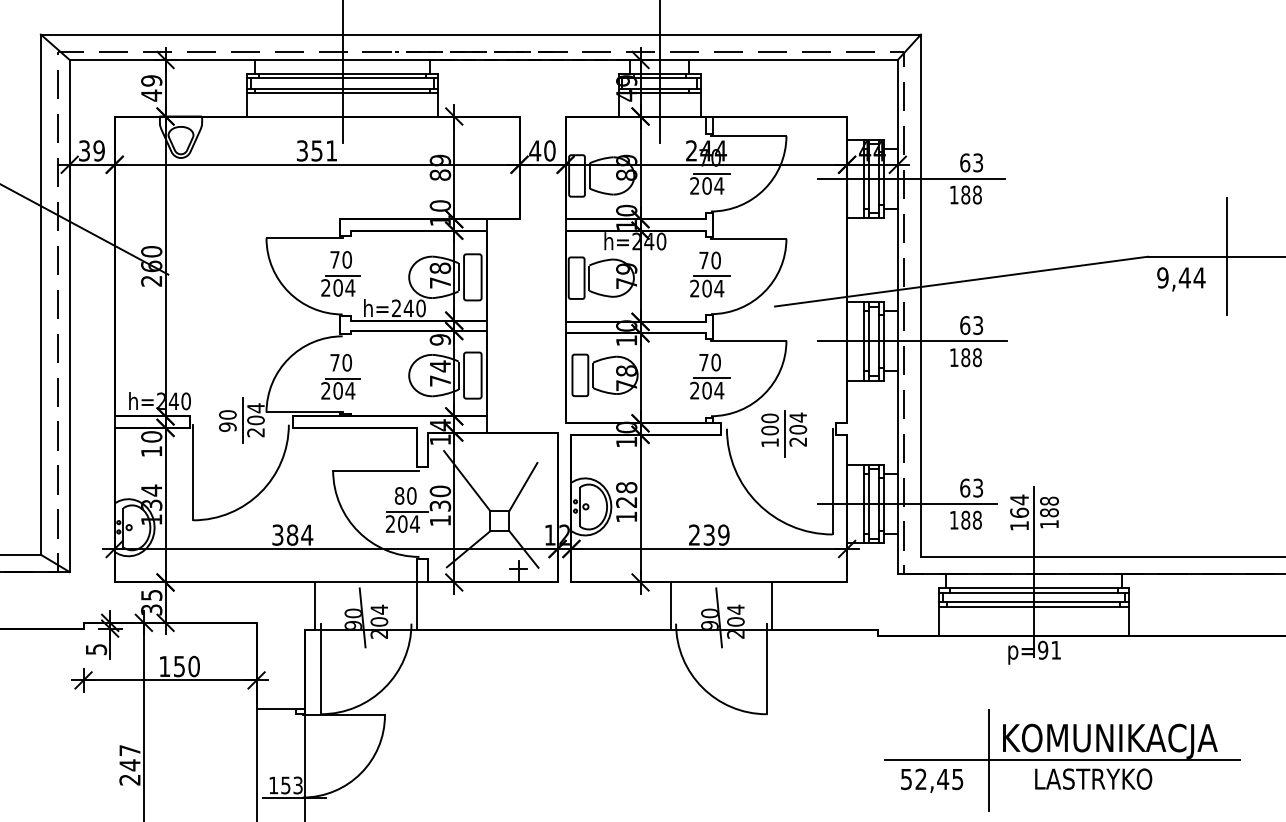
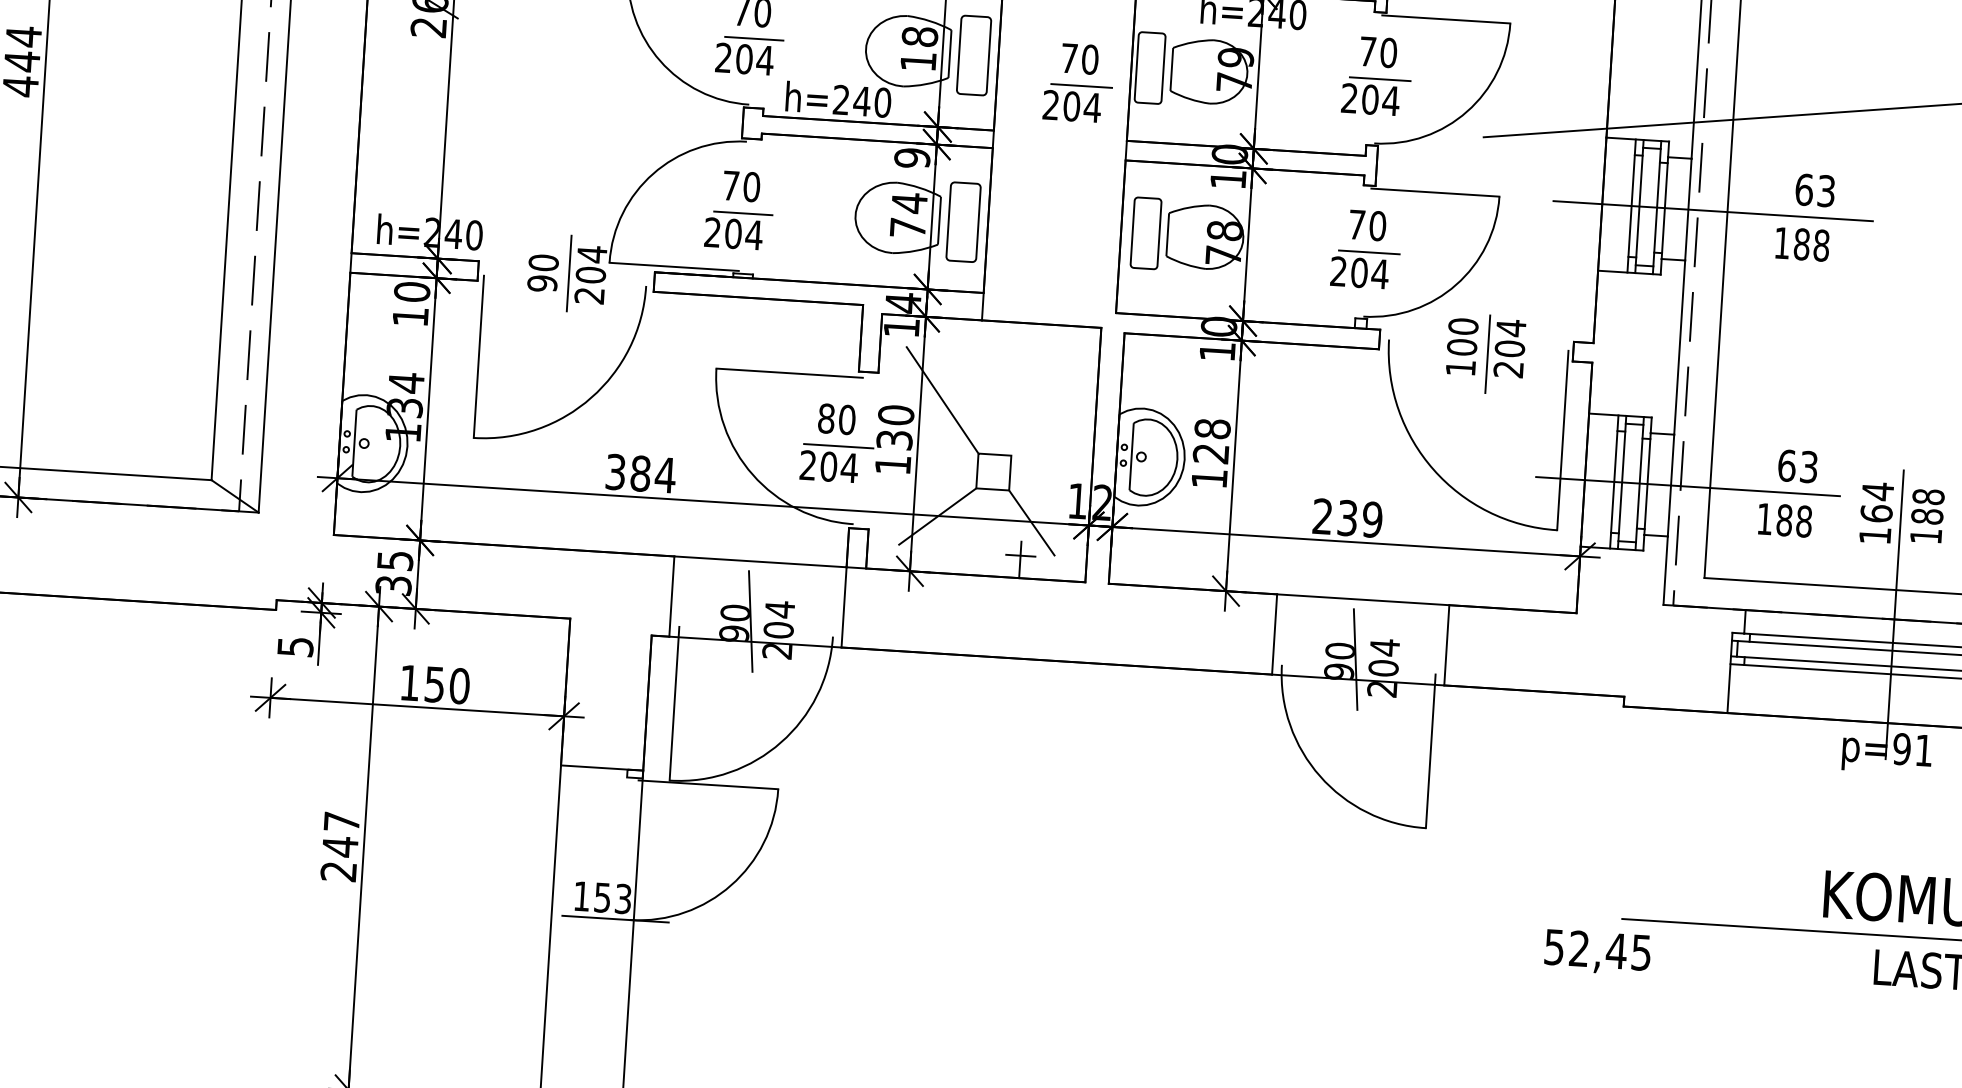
text: (440, 282) -> (918, 60), 78 -> 18
part: (535, 289) -> (1079, 82), added
line: (523, 486) -> (1037, 415), removed
line: (989, 759) -> (1799, 928), removed
text: (932, 780) -> (1598, 951), moved

